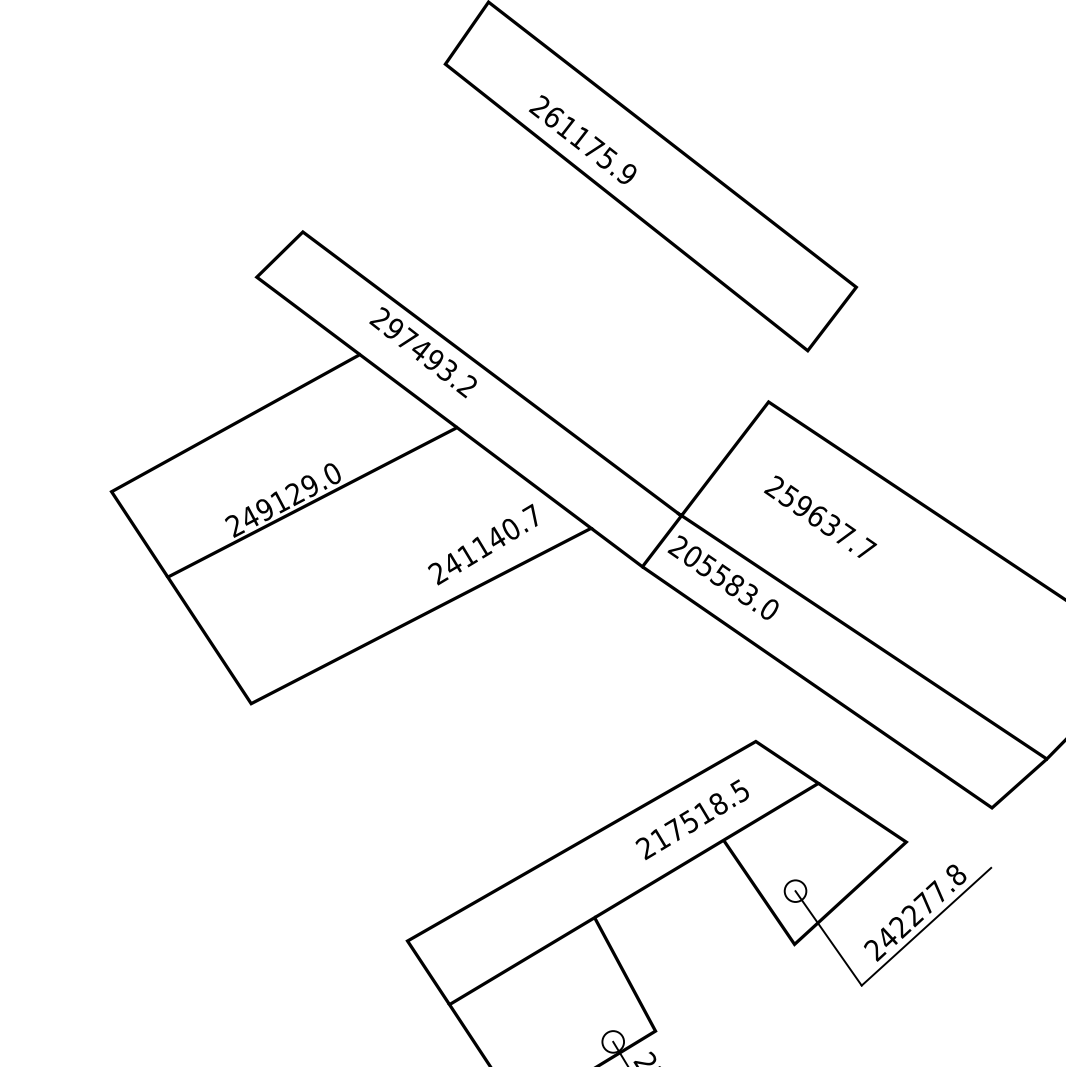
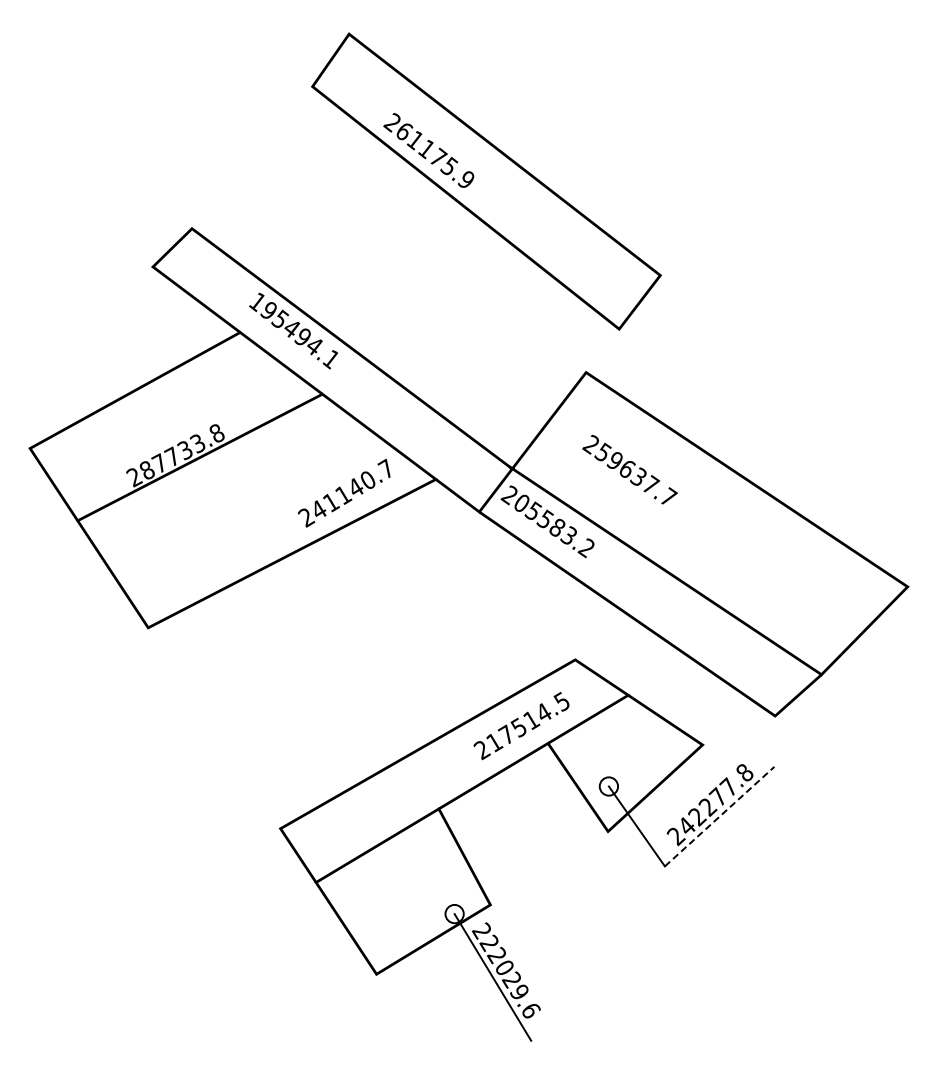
text: (422, 352) -> (293, 330), 297493.2 -> 195494.1
text: (290, 495) -> (181, 451), 249129.0 -> 287733.8
text: (767, 609) -> (585, 548), 205583.0 -> 205583.2
text: (718, 803) -> (543, 712), 217518.5 -> 217514.5
line: (927, 926) -> (720, 816), solid -> dashed

